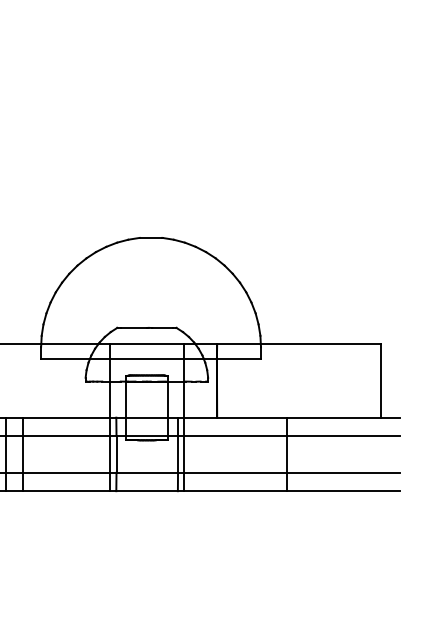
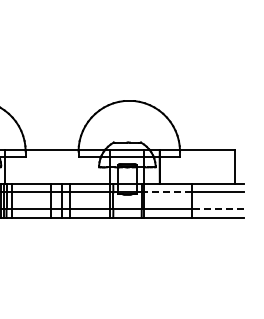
line: (236, 436) -> (168, 192), solid -> dashed
line: (342, 472) -> (217, 209), solid -> dashed

